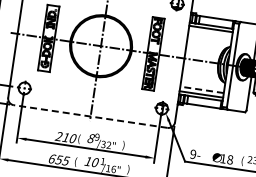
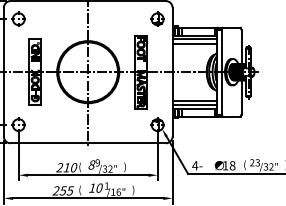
line: (210, 33) -> (194, 43), added
line: (202, 89) -> (194, 100), dashed -> solid
line: (90, 116) -> (88, 143), dashed -> solid
text: (193, 154) -> (195, 165), 9- -> 4-
text: (51, 158) -> (55, 190), 655 -> 255

